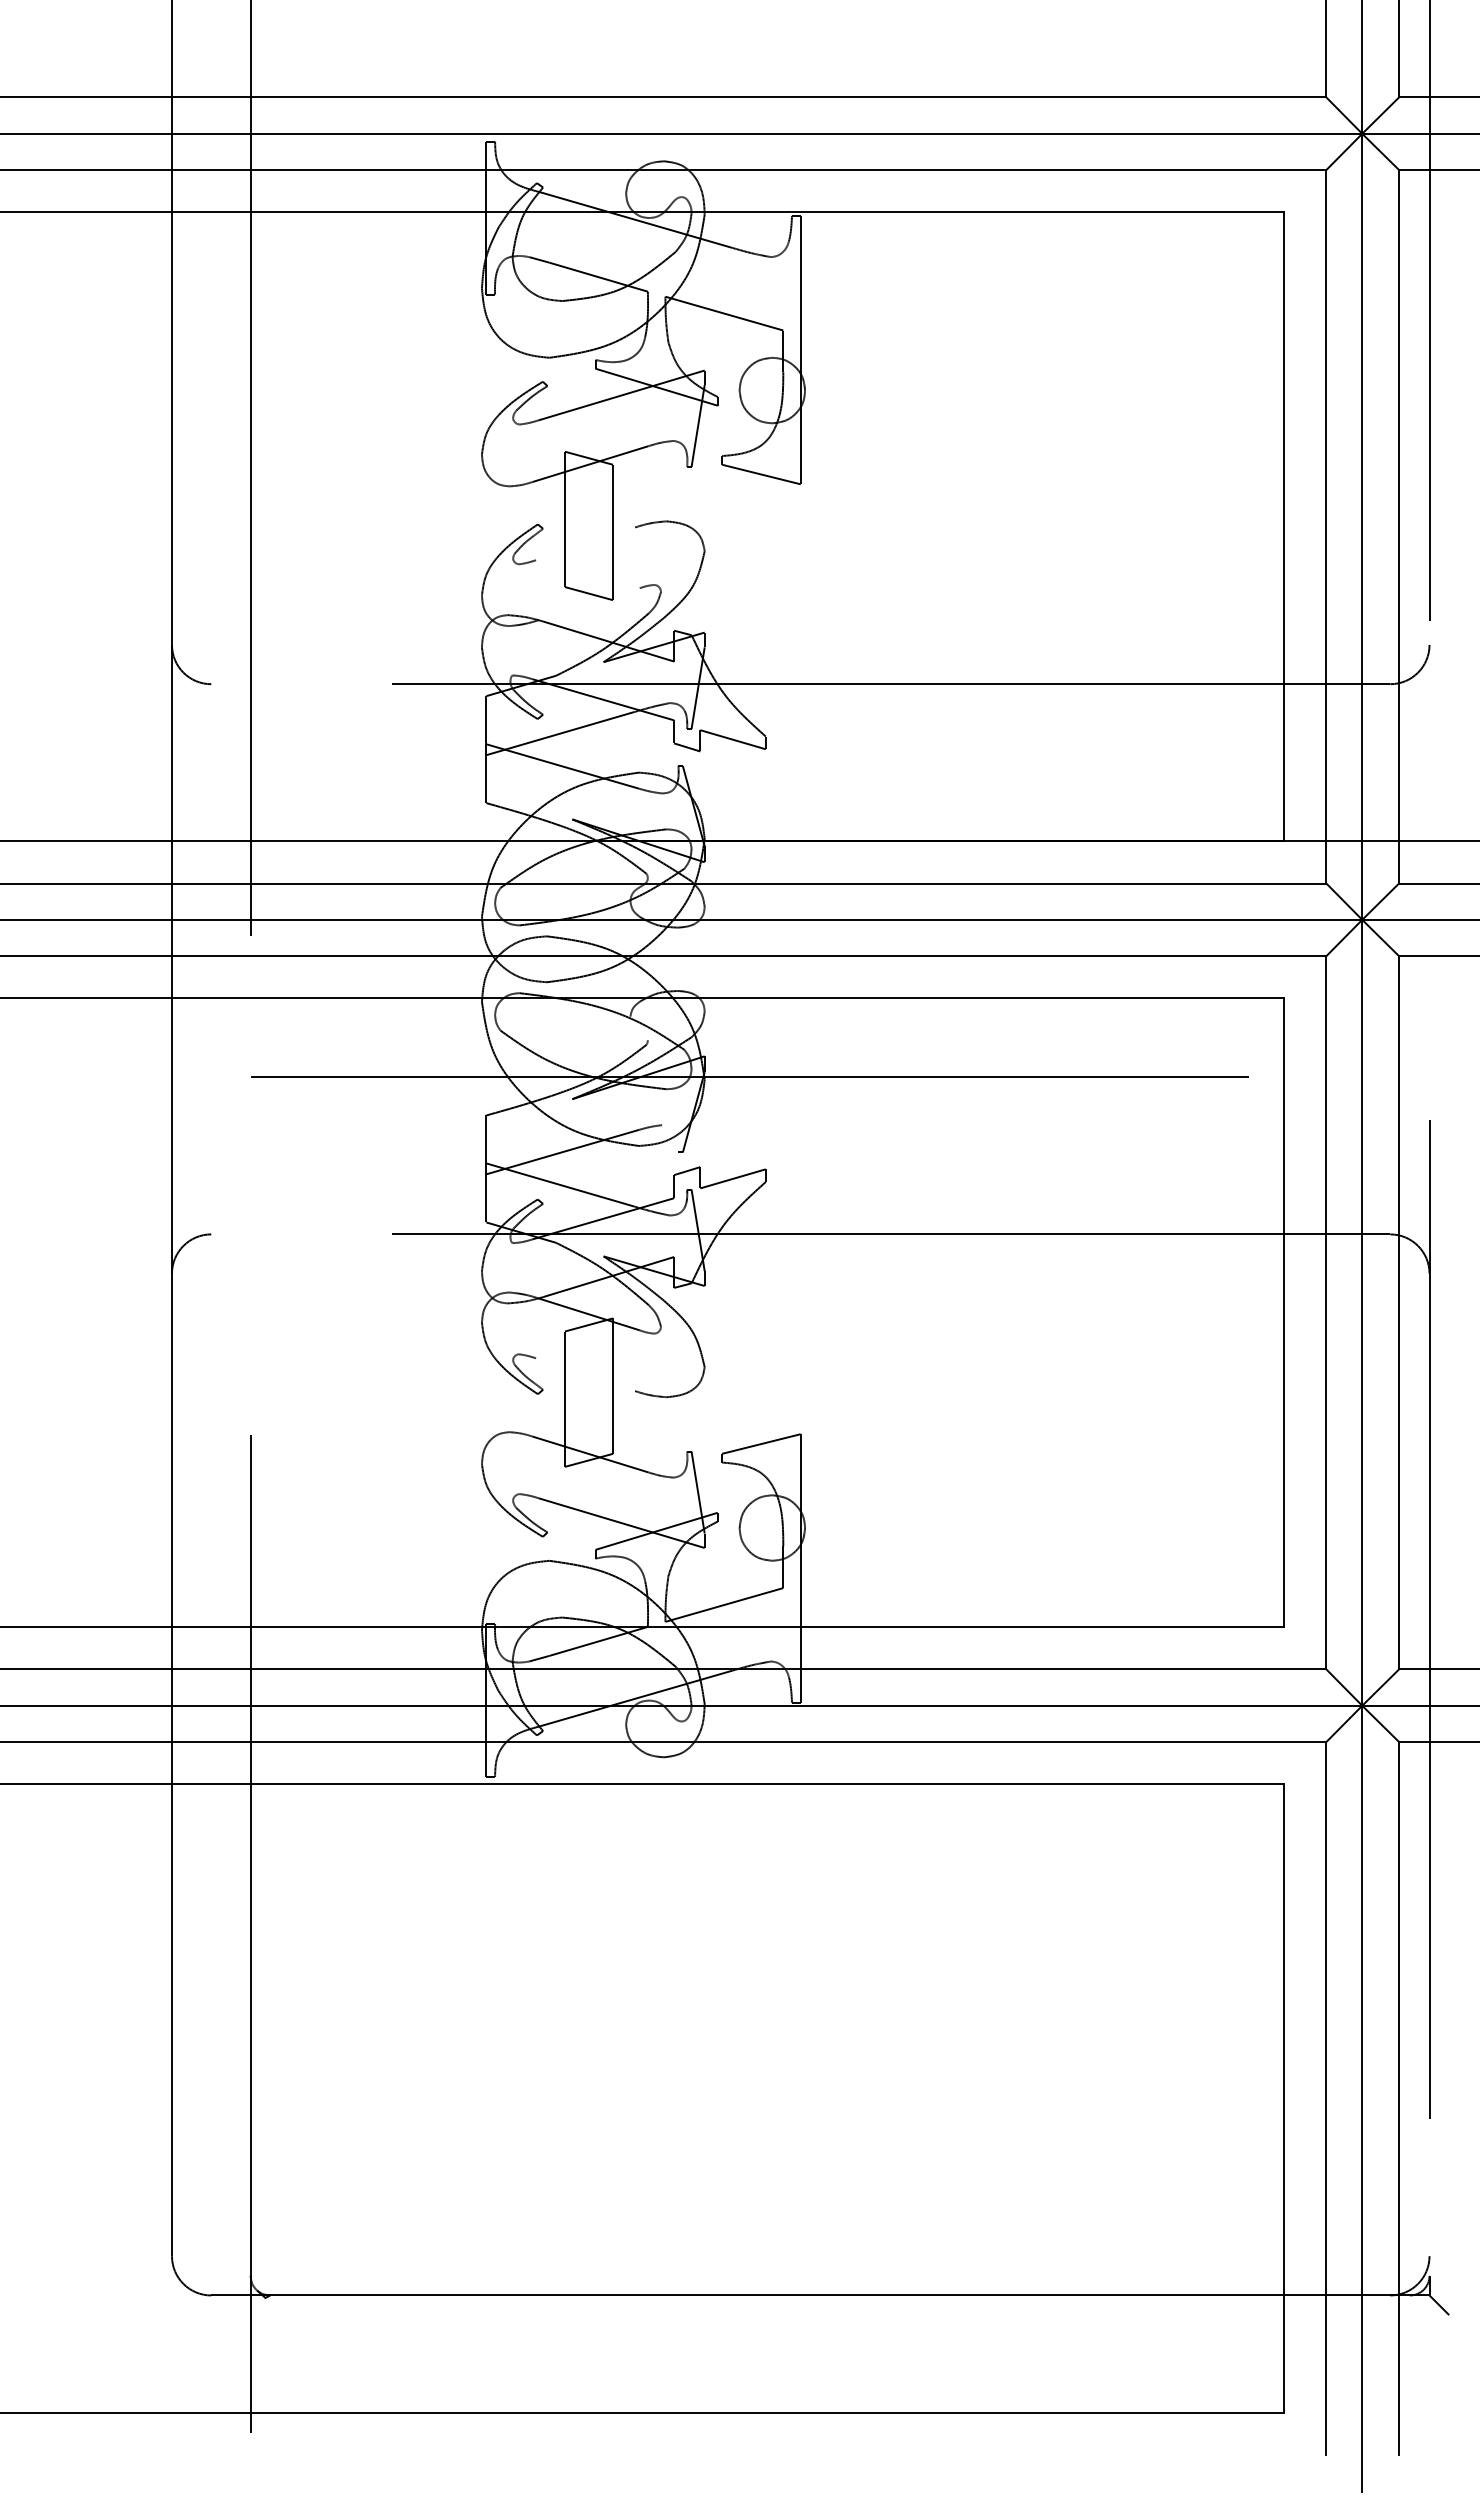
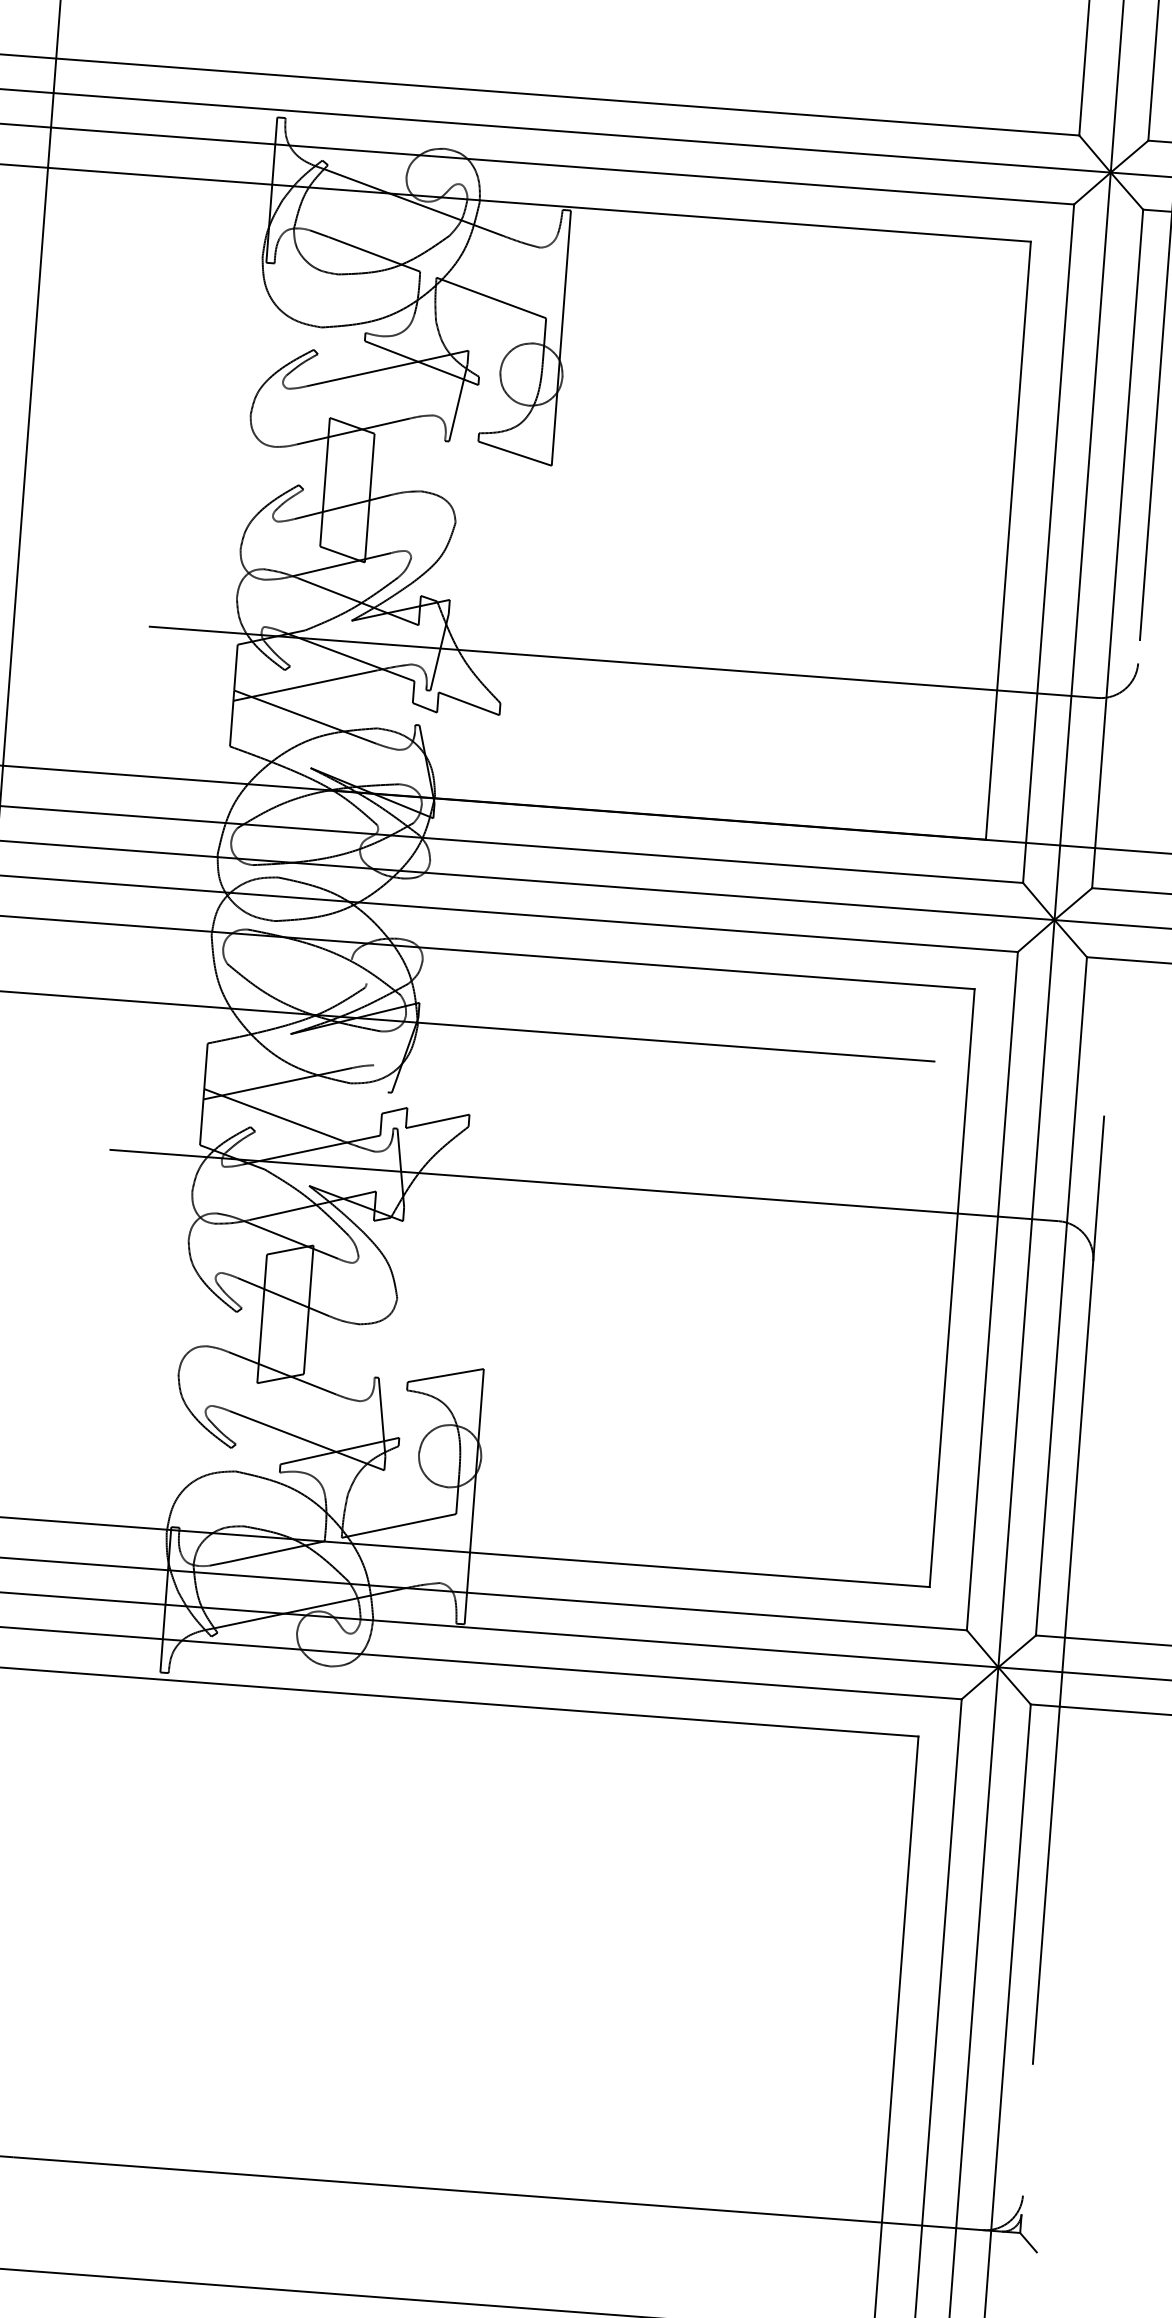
line: (585, 543) -> (342, 506), added
line: (588, 604) -> (341, 564), added
line: (585, 1374) -> (283, 1296), added

